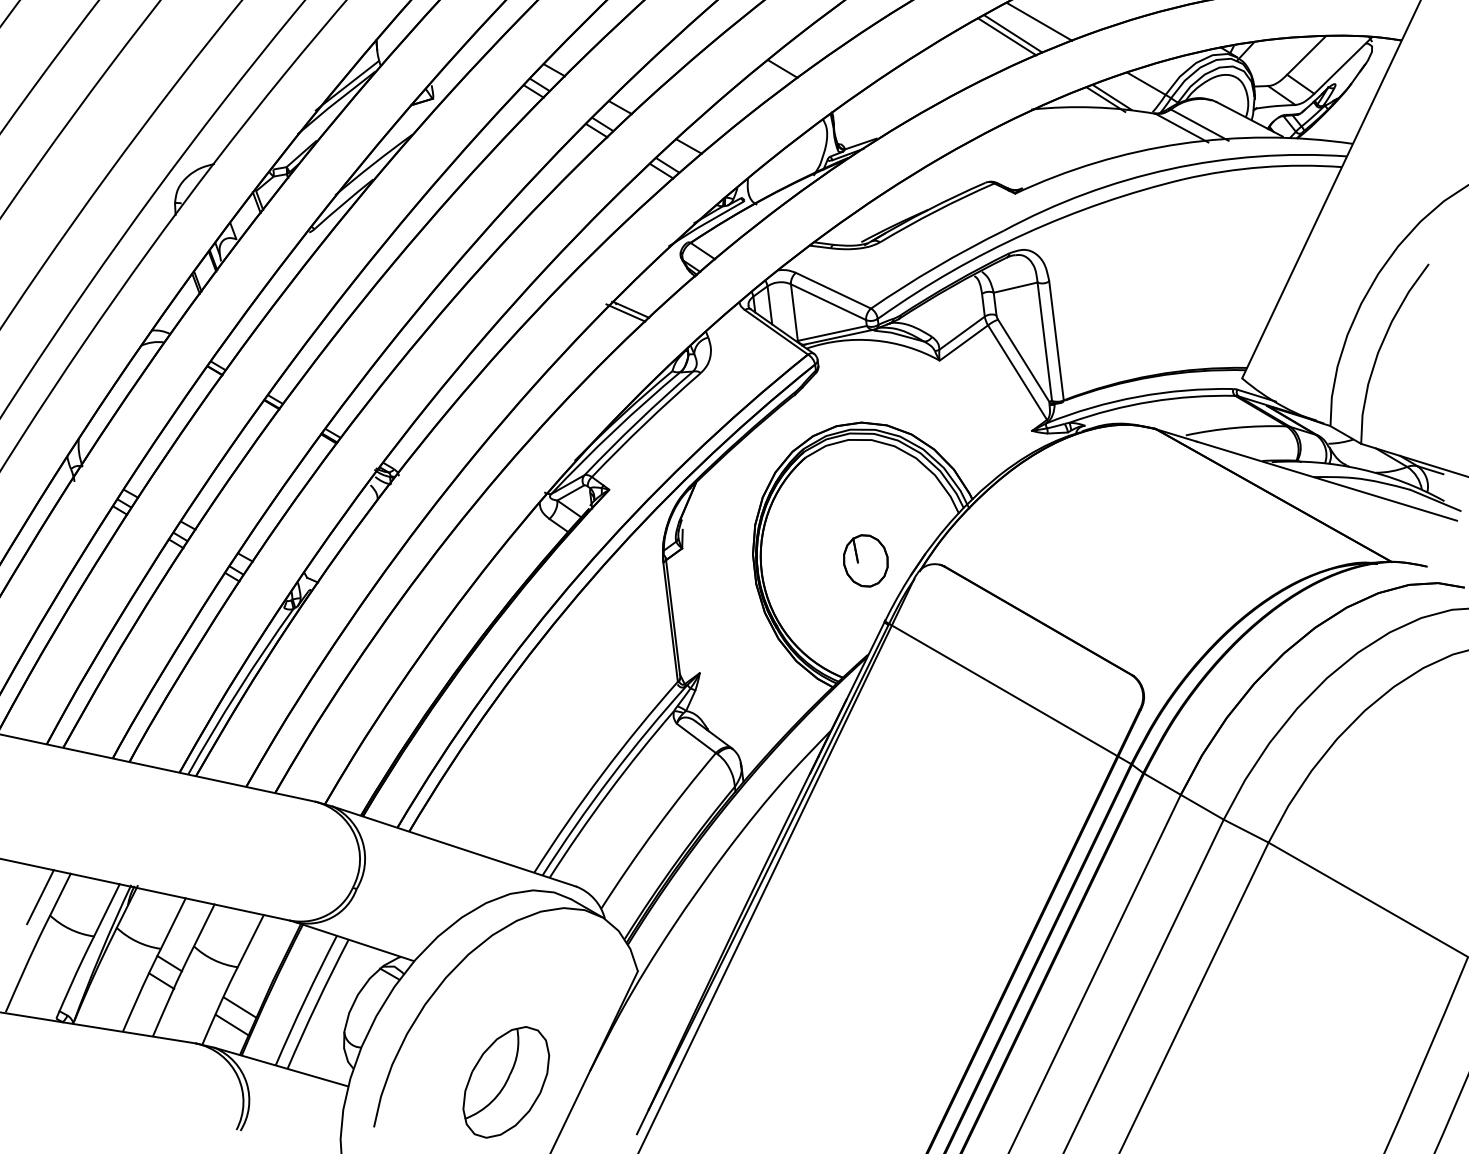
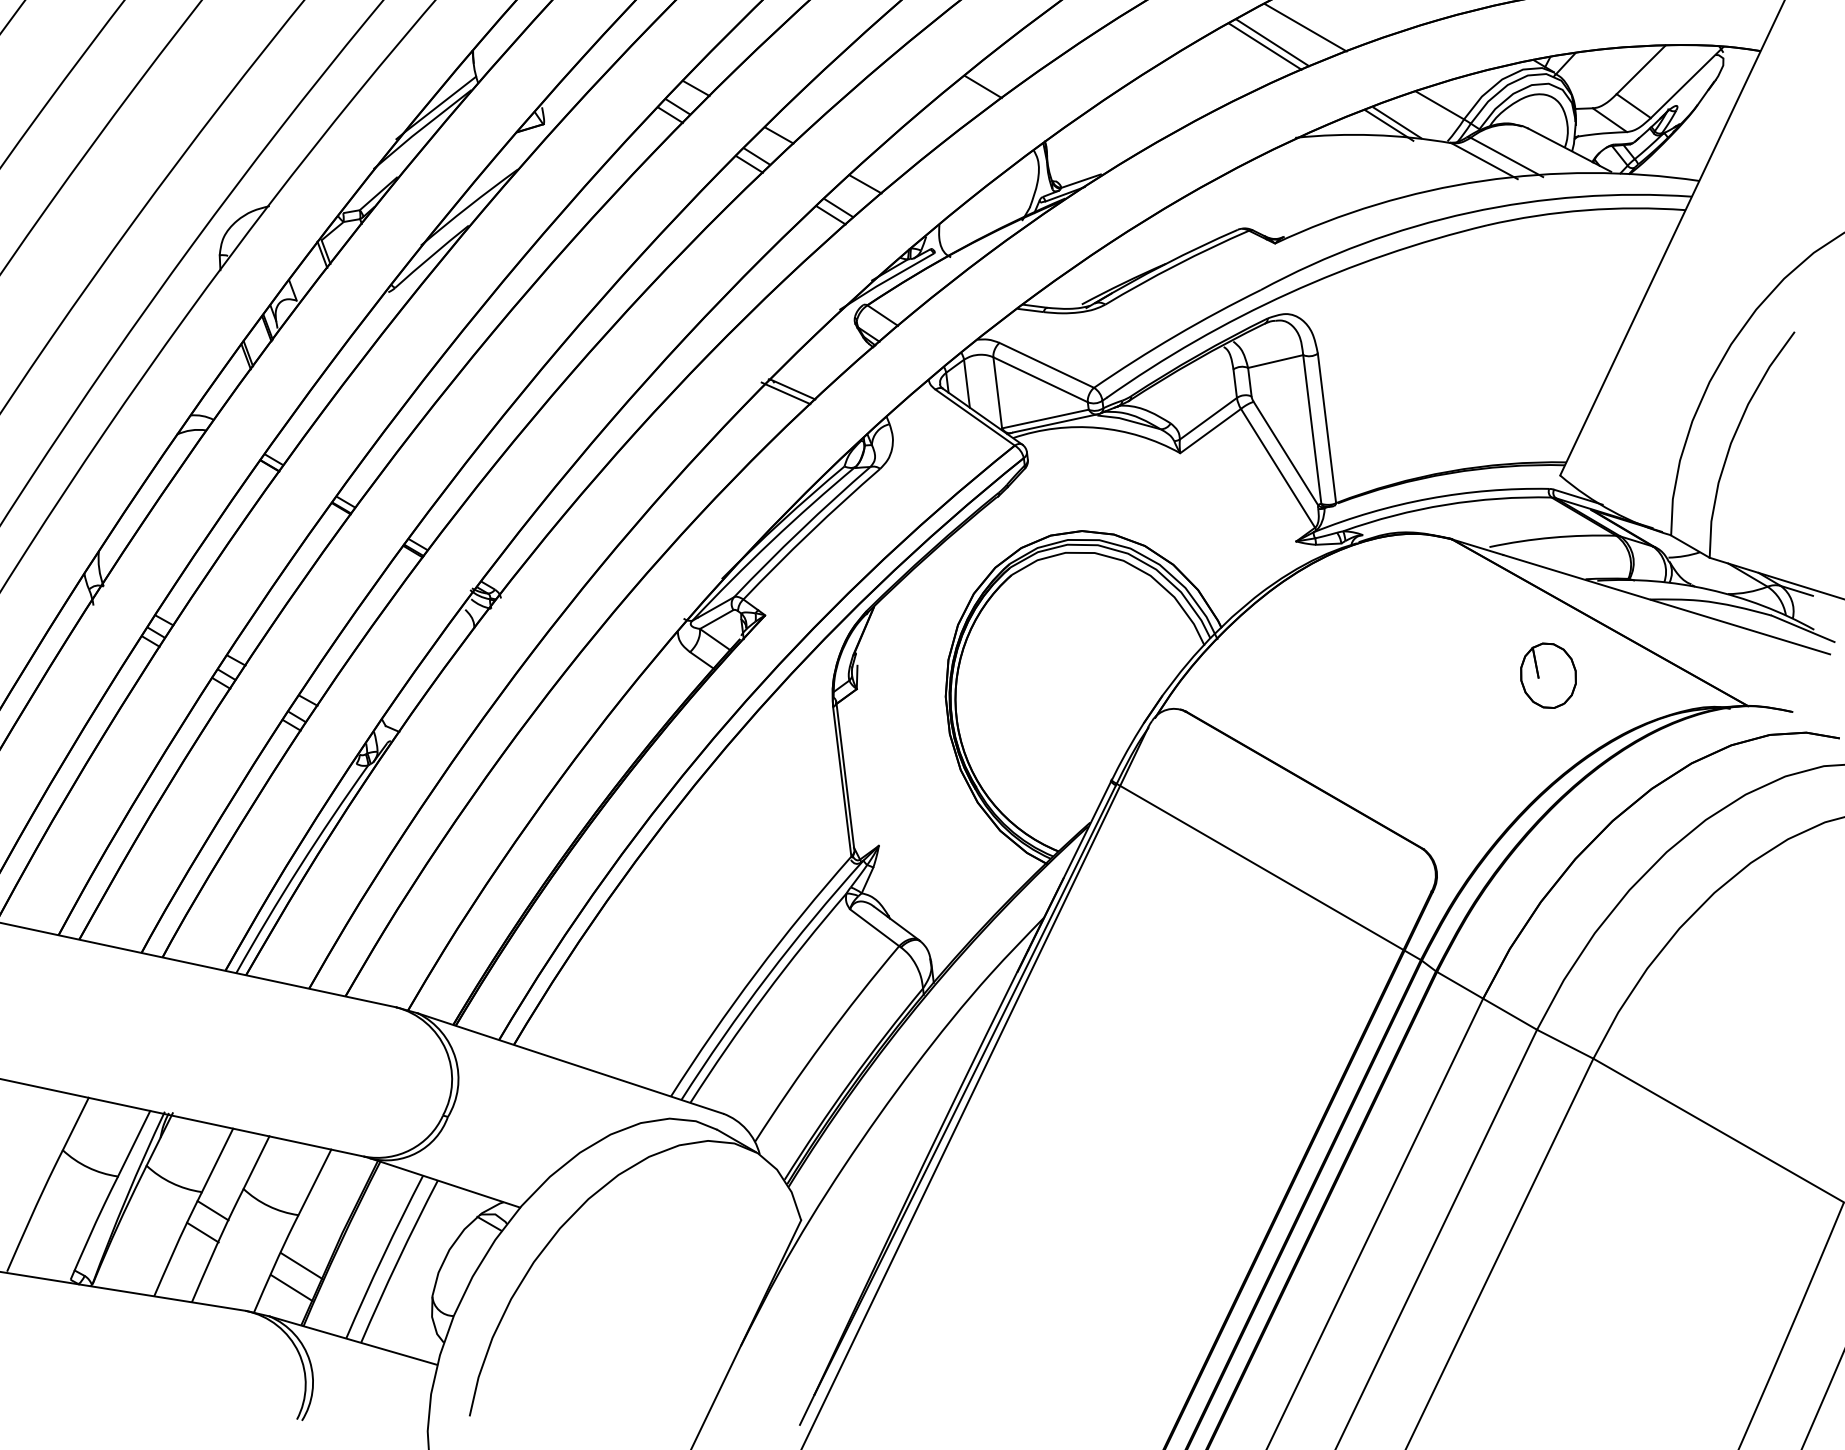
part: (865, 560) -> (1548, 675), moved
line: (40, 897) -> (50, 1127), removed
part: (506, 1082) -> (635, 1359), removed

